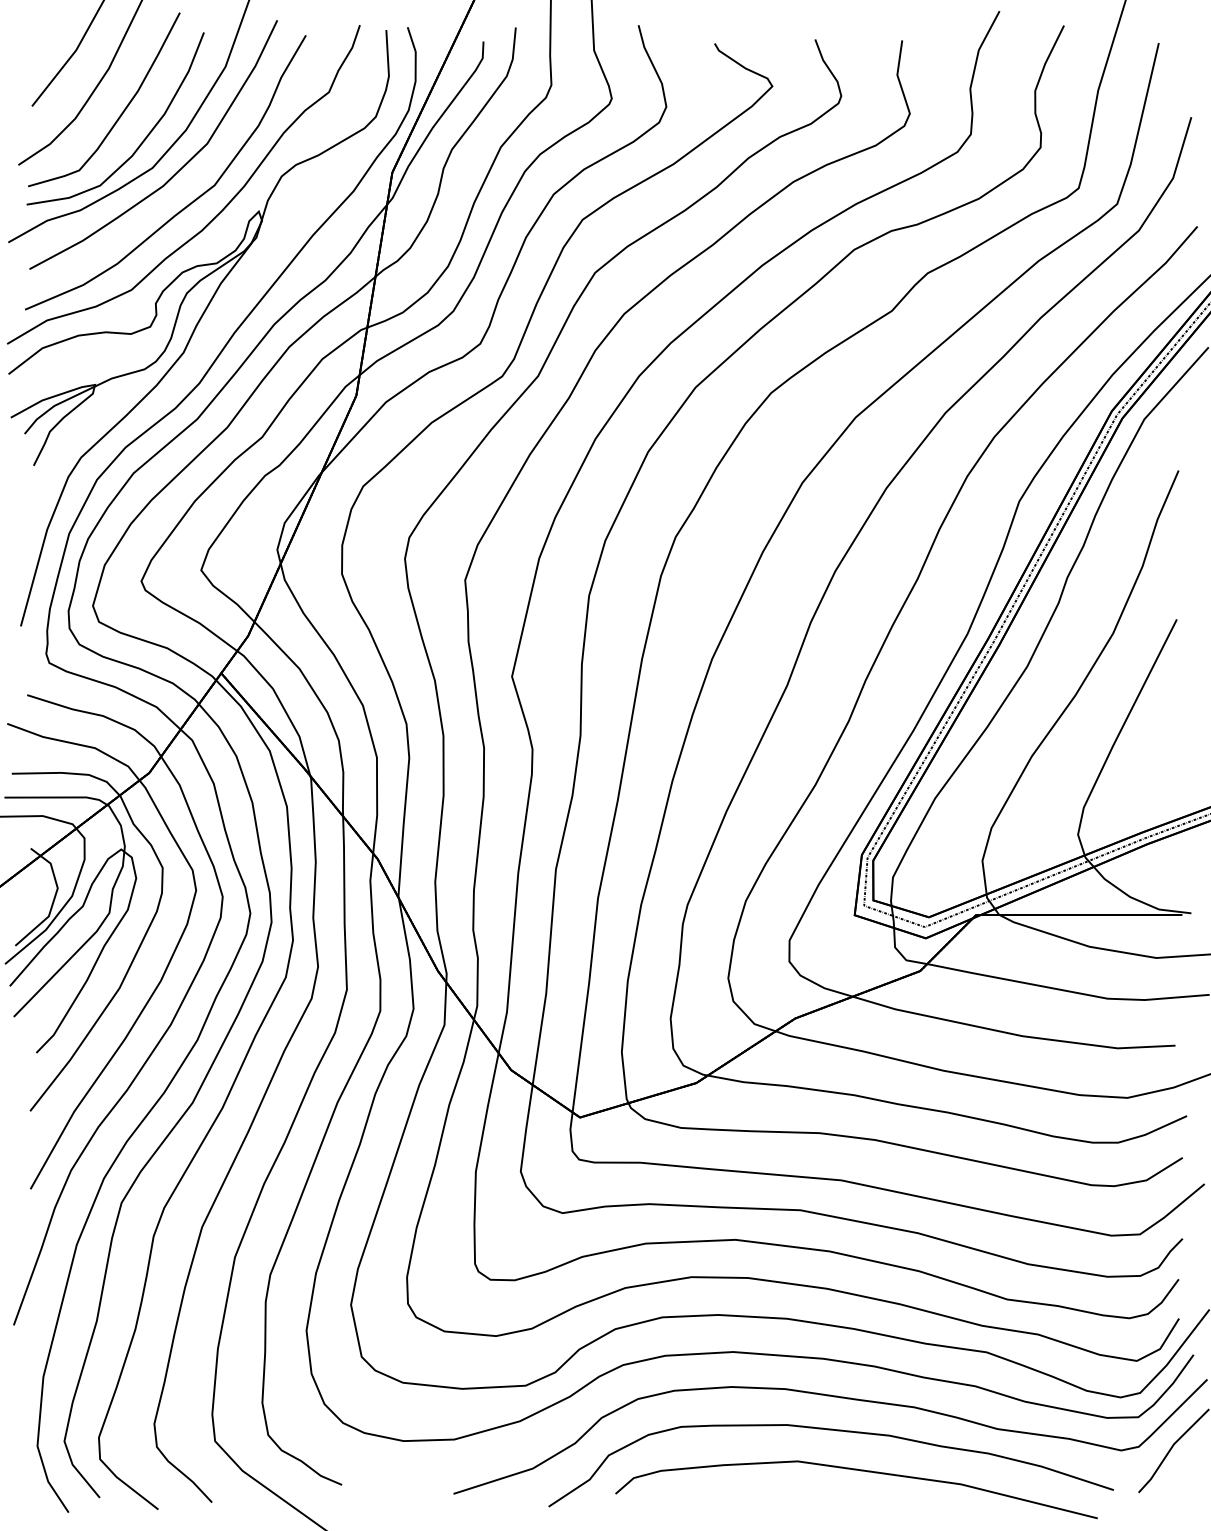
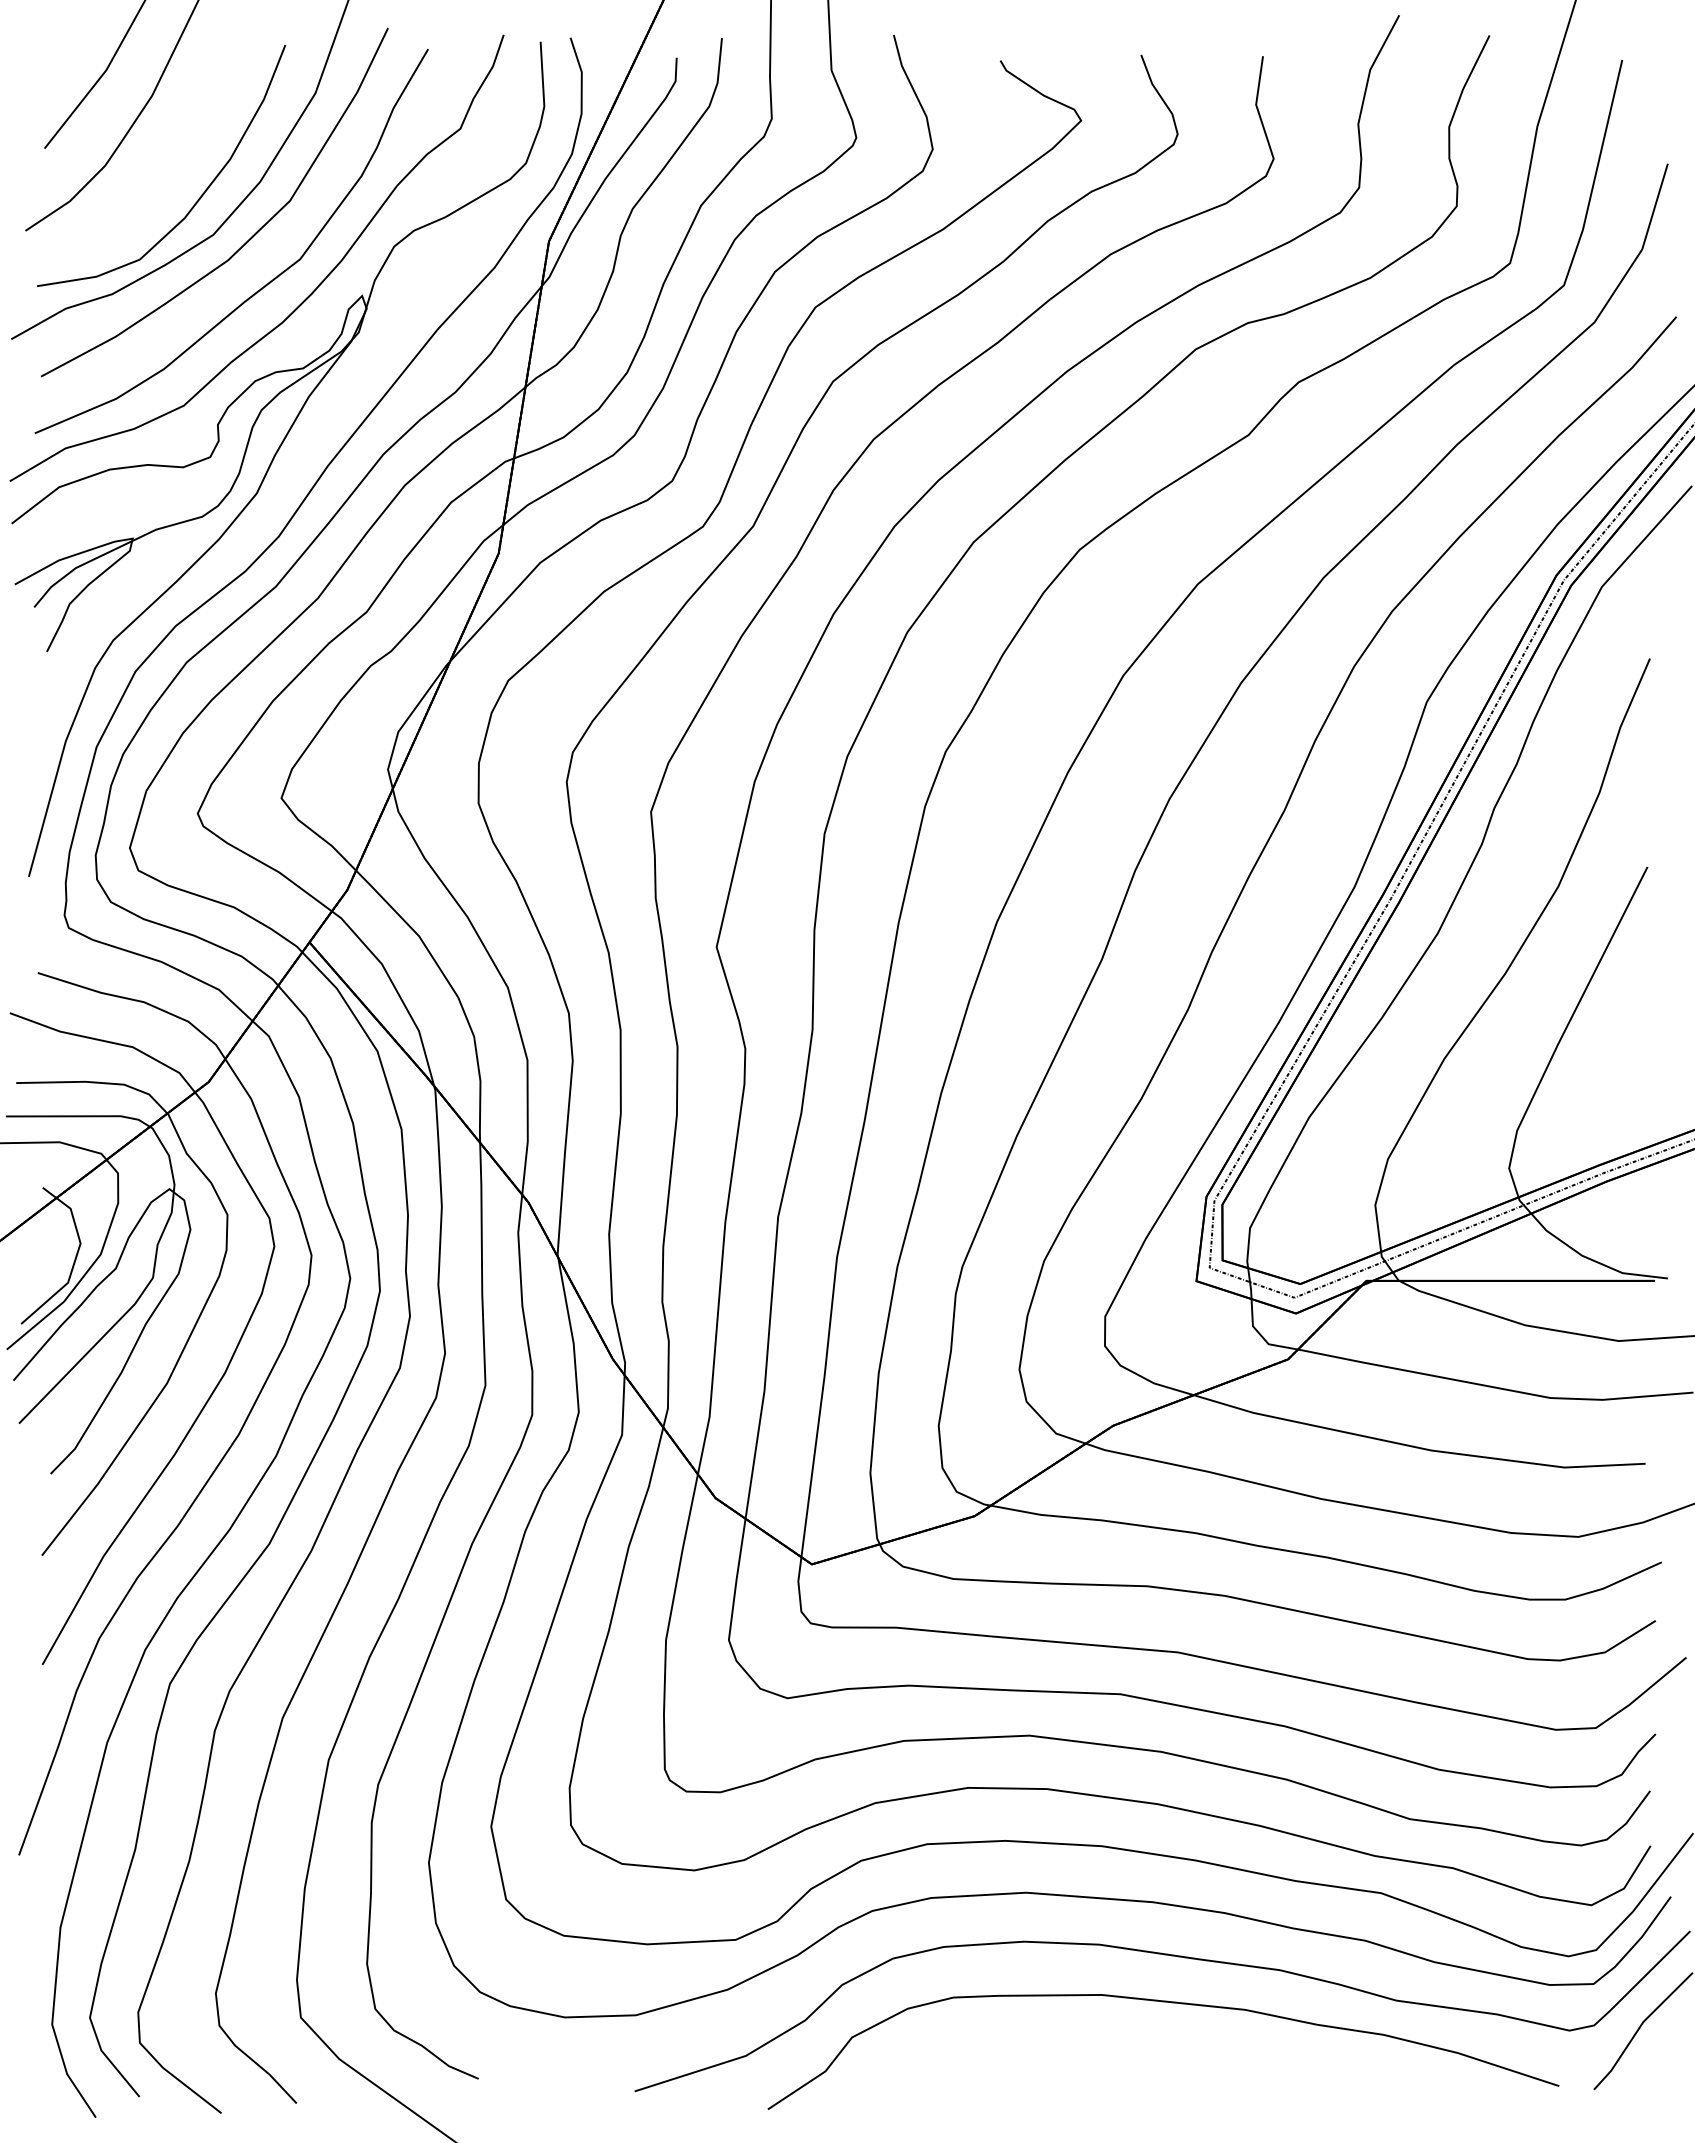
curve: (121, 112) -> (170, 157), removed
curve: (860, 1471) -> (1204, 2059), removed

